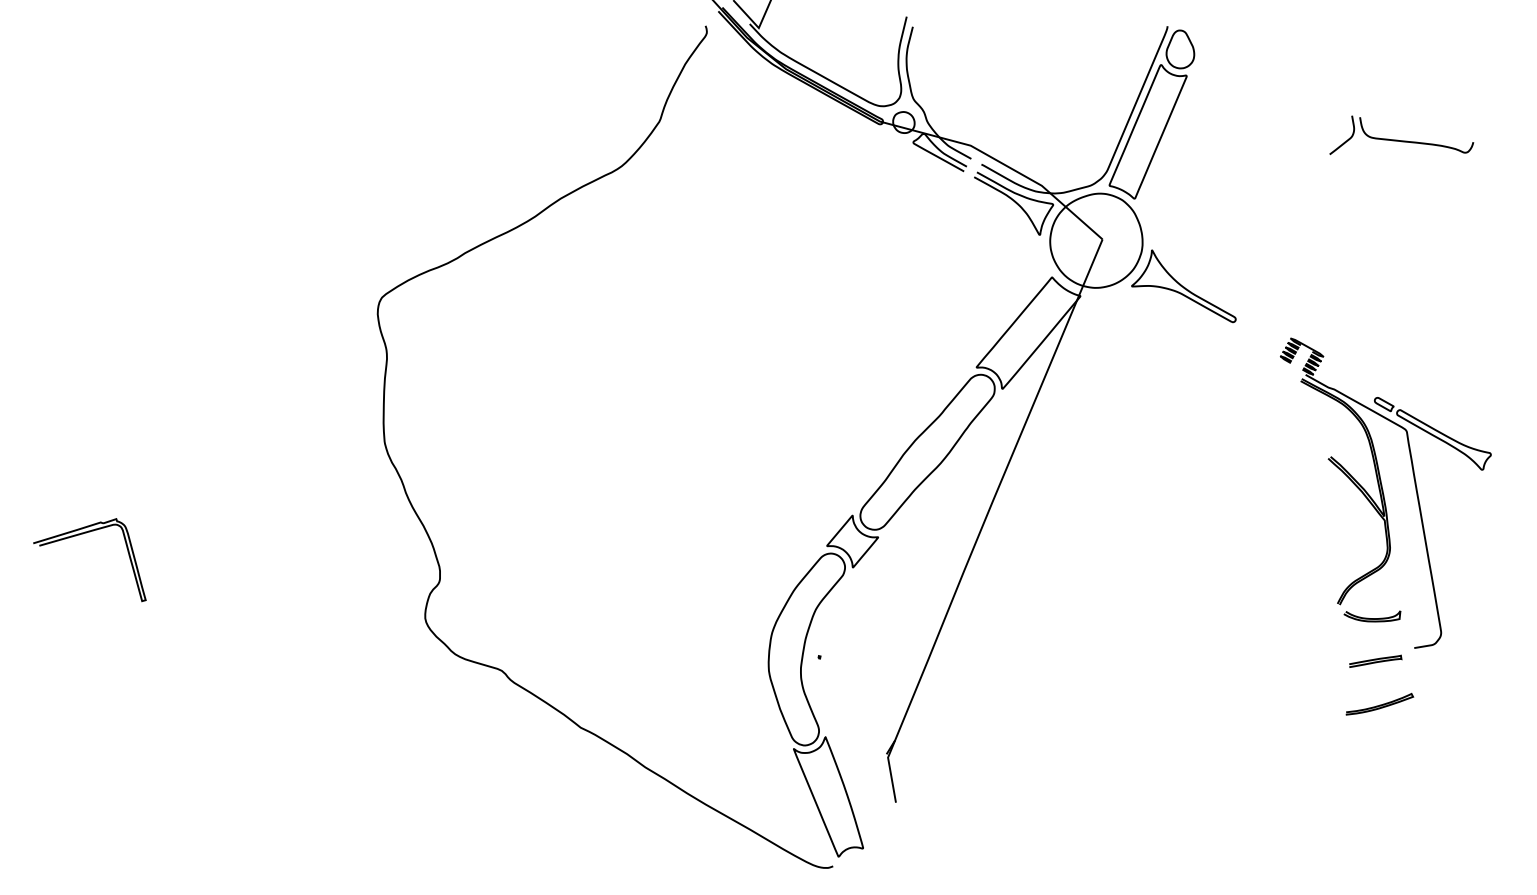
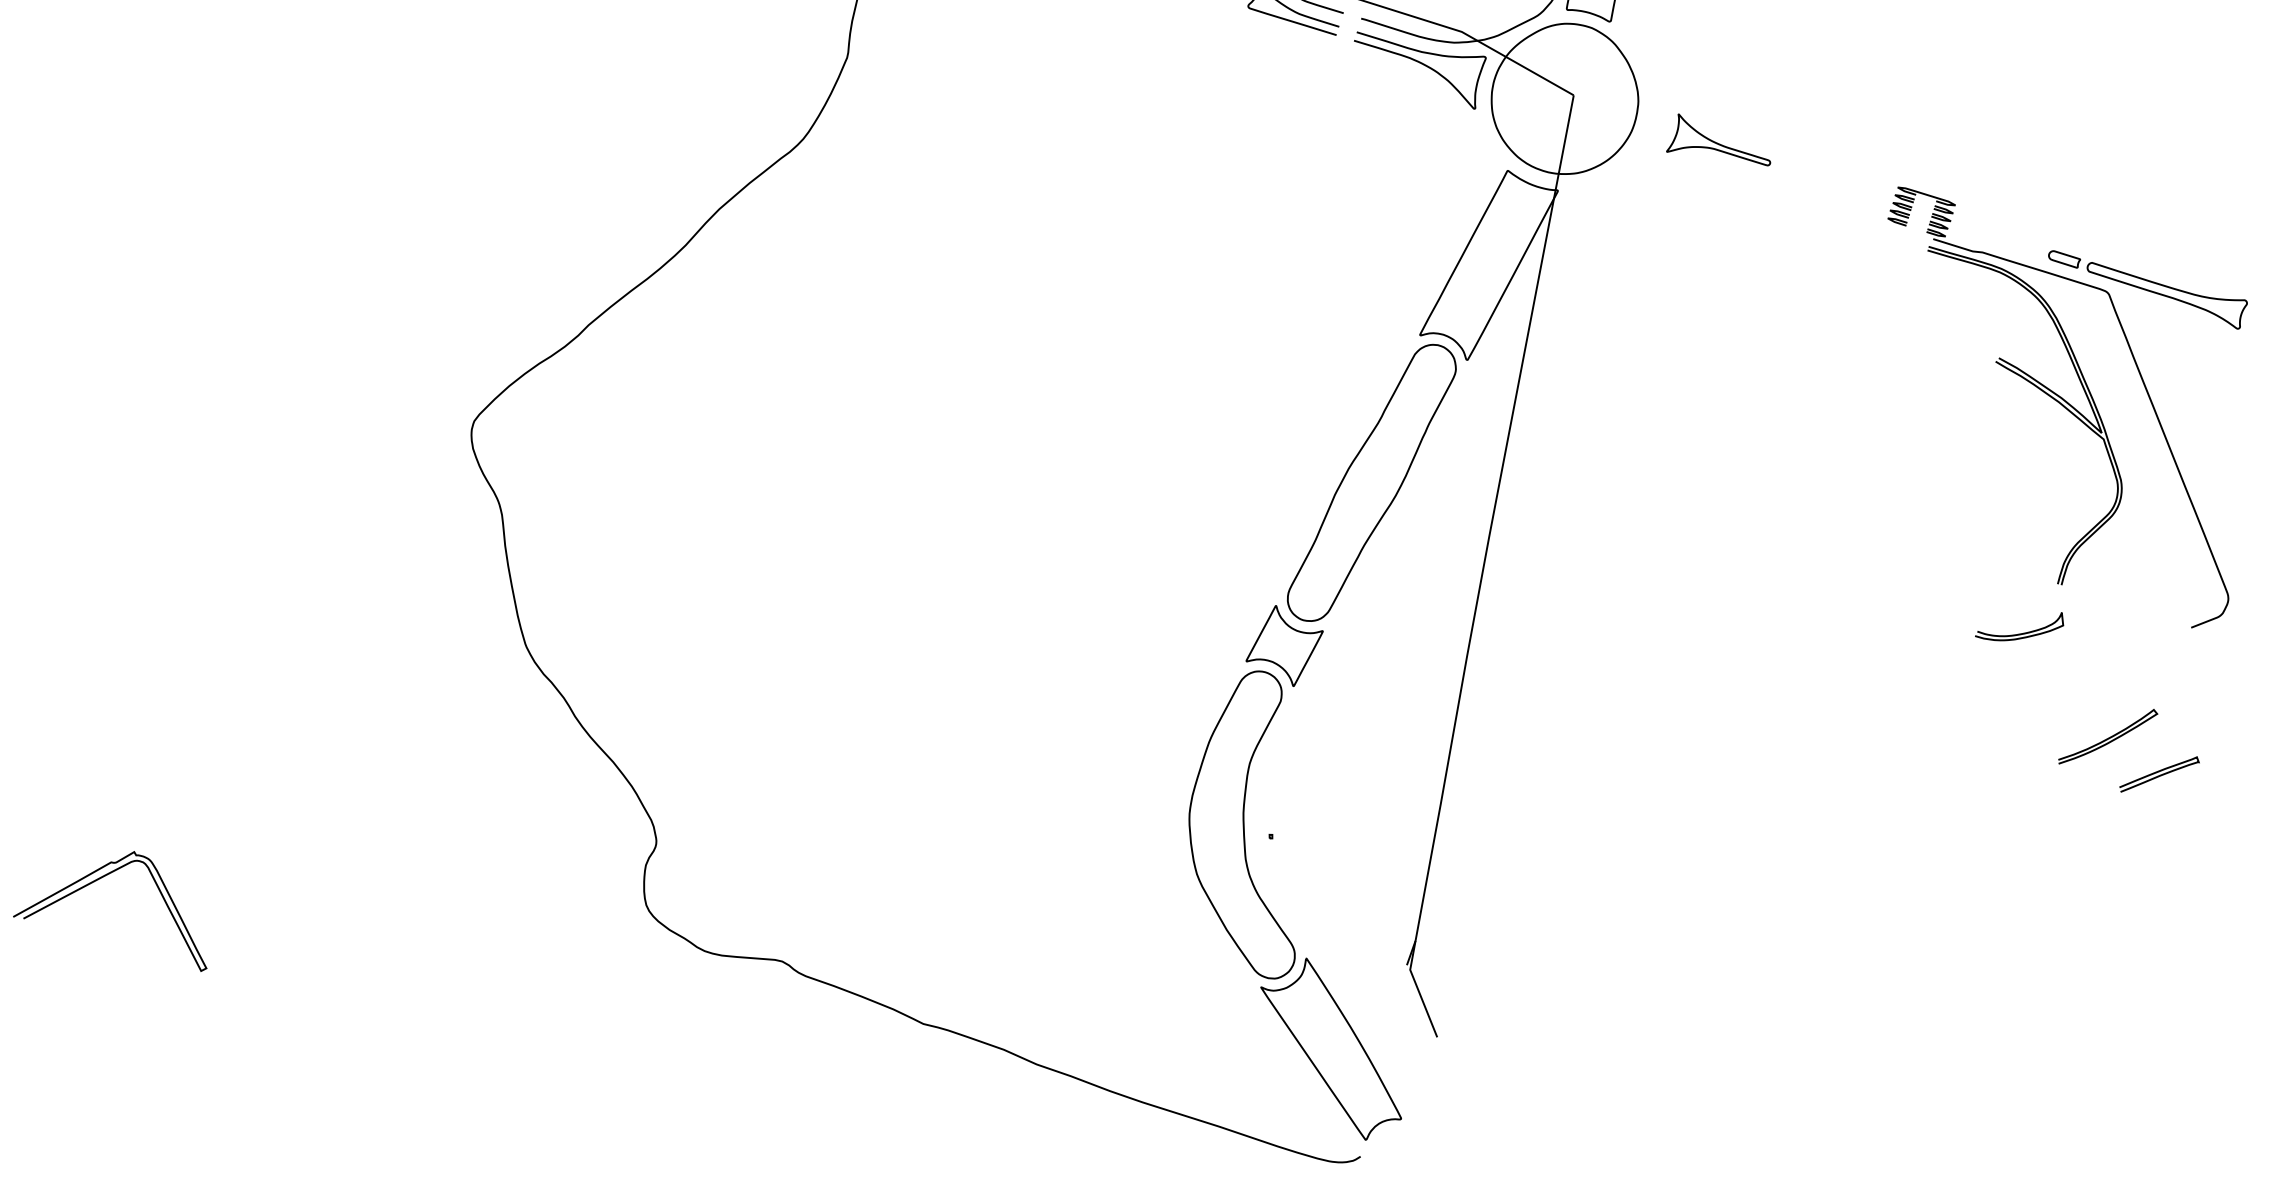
part: (1183, 286) -> (1714, 141), size x0.6
curve: (1372, 618) -> (2020, 633), moved
curve: (1375, 660) -> (2158, 772), moved
curve: (1379, 704) -> (2107, 736), moved

